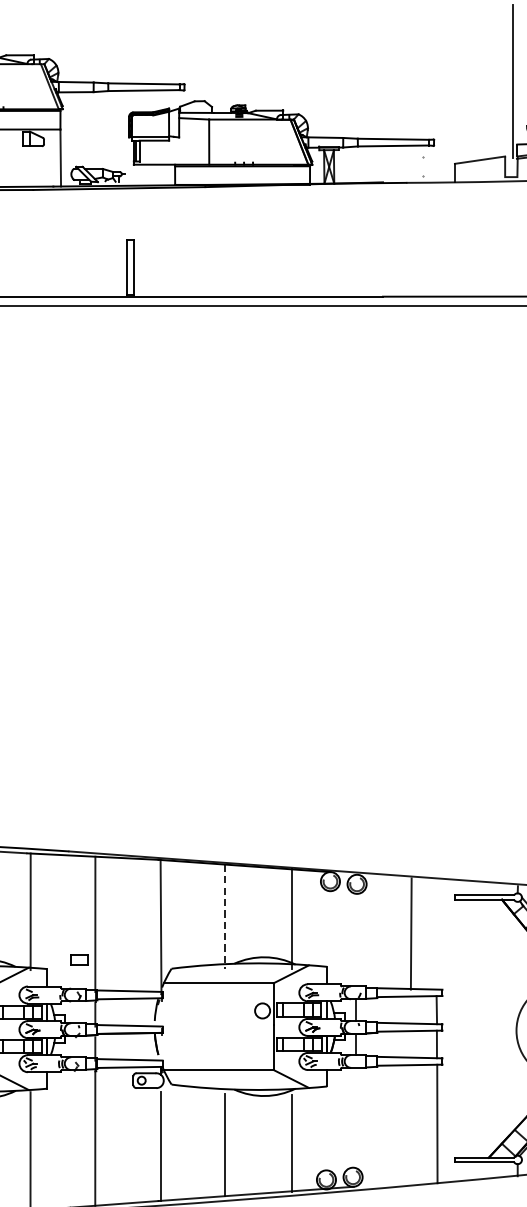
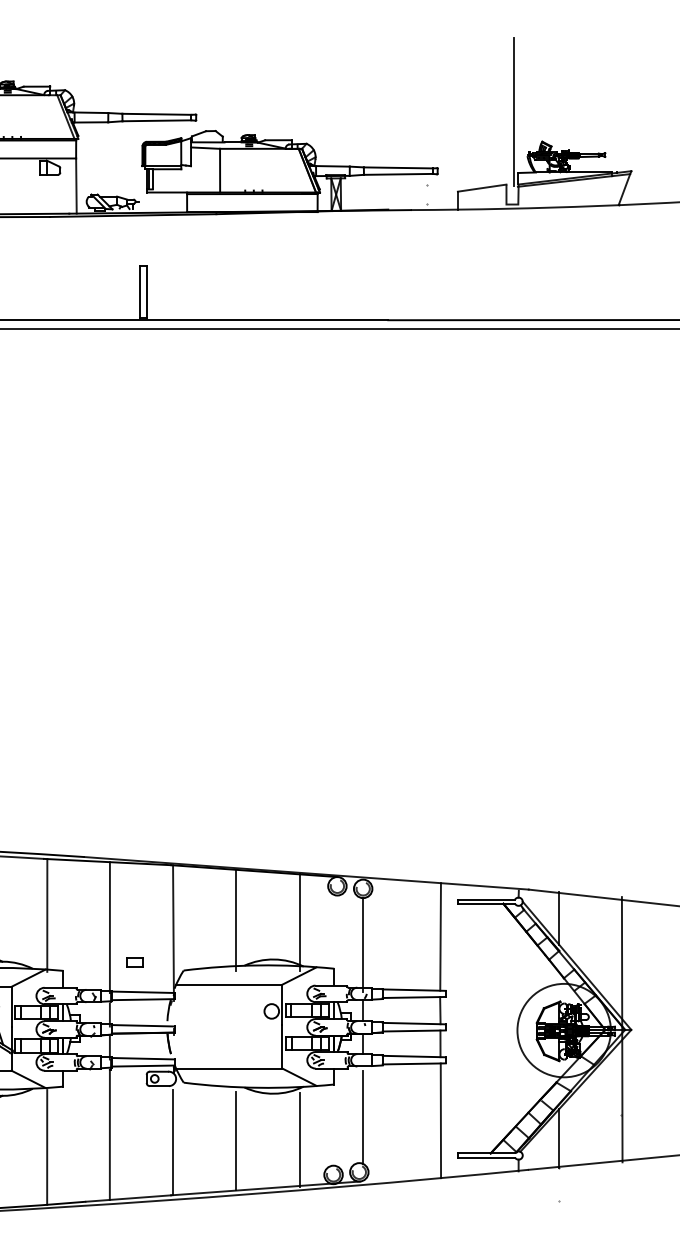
line: (225, 917) -> (235, 920), dashed -> solid
line: (411, 933) -> (440, 936), moved
line: (356, 942) -> (362, 945), added
part: (78, 960) -> (134, 962), moved
line: (356, 1120) -> (362, 1117), added

